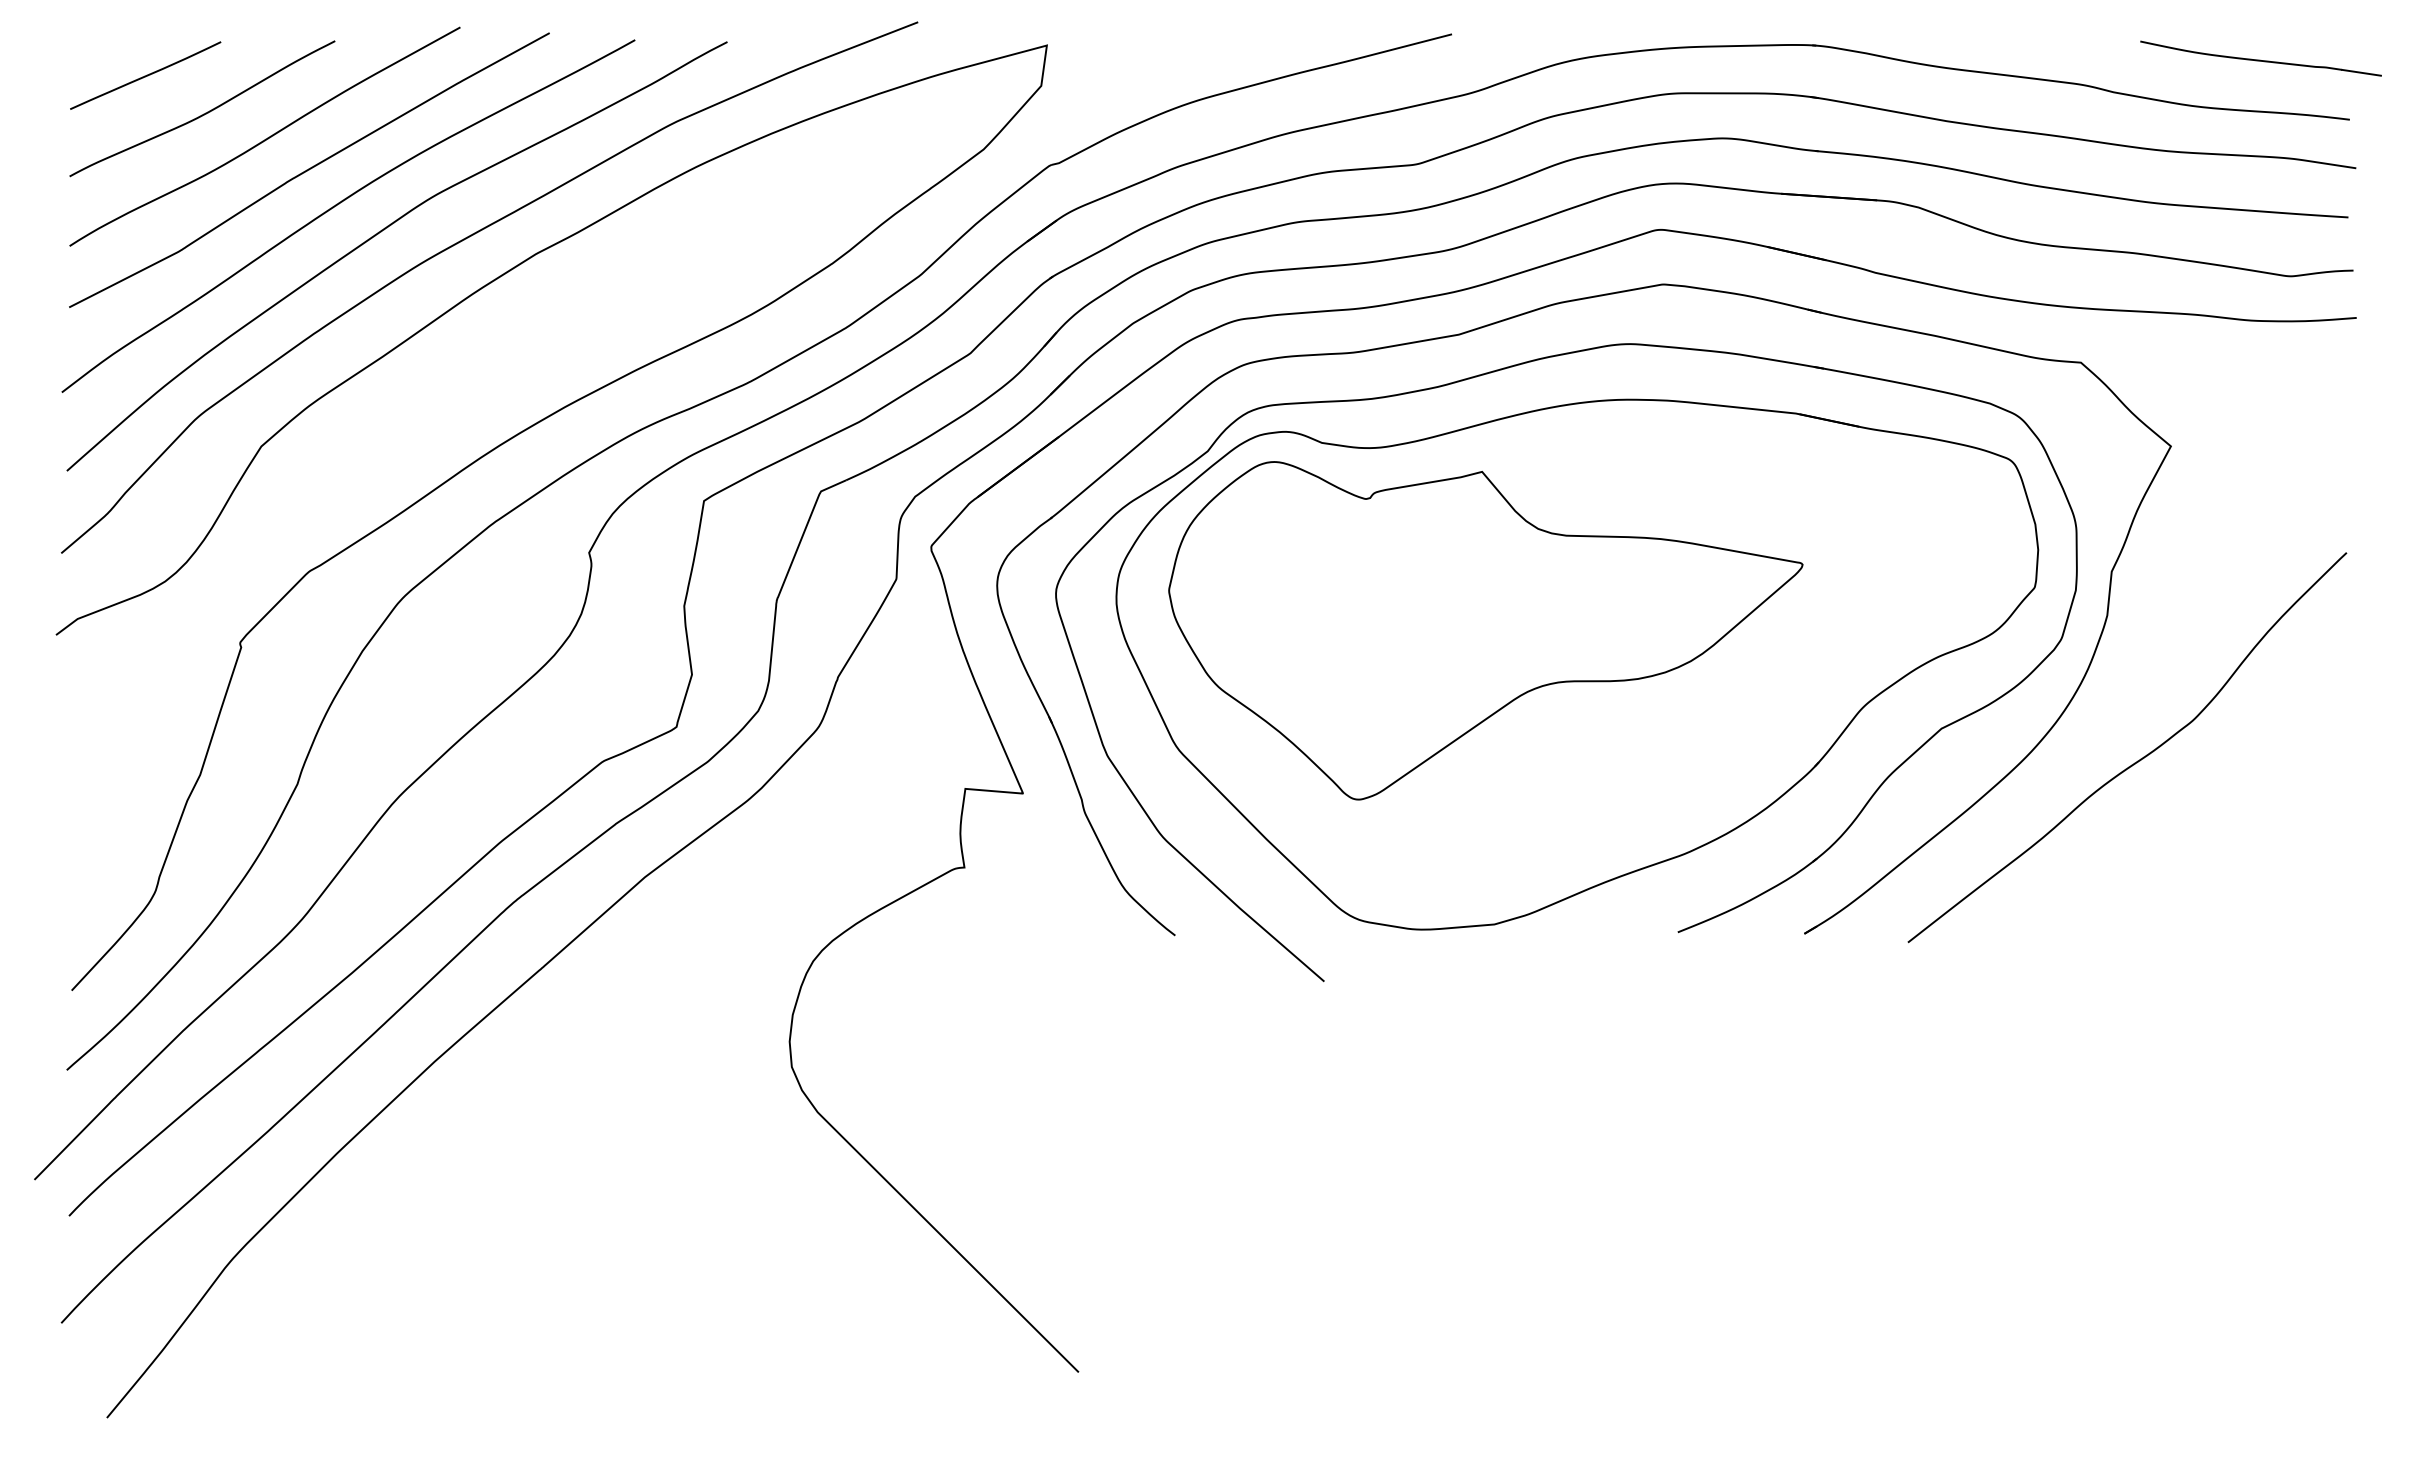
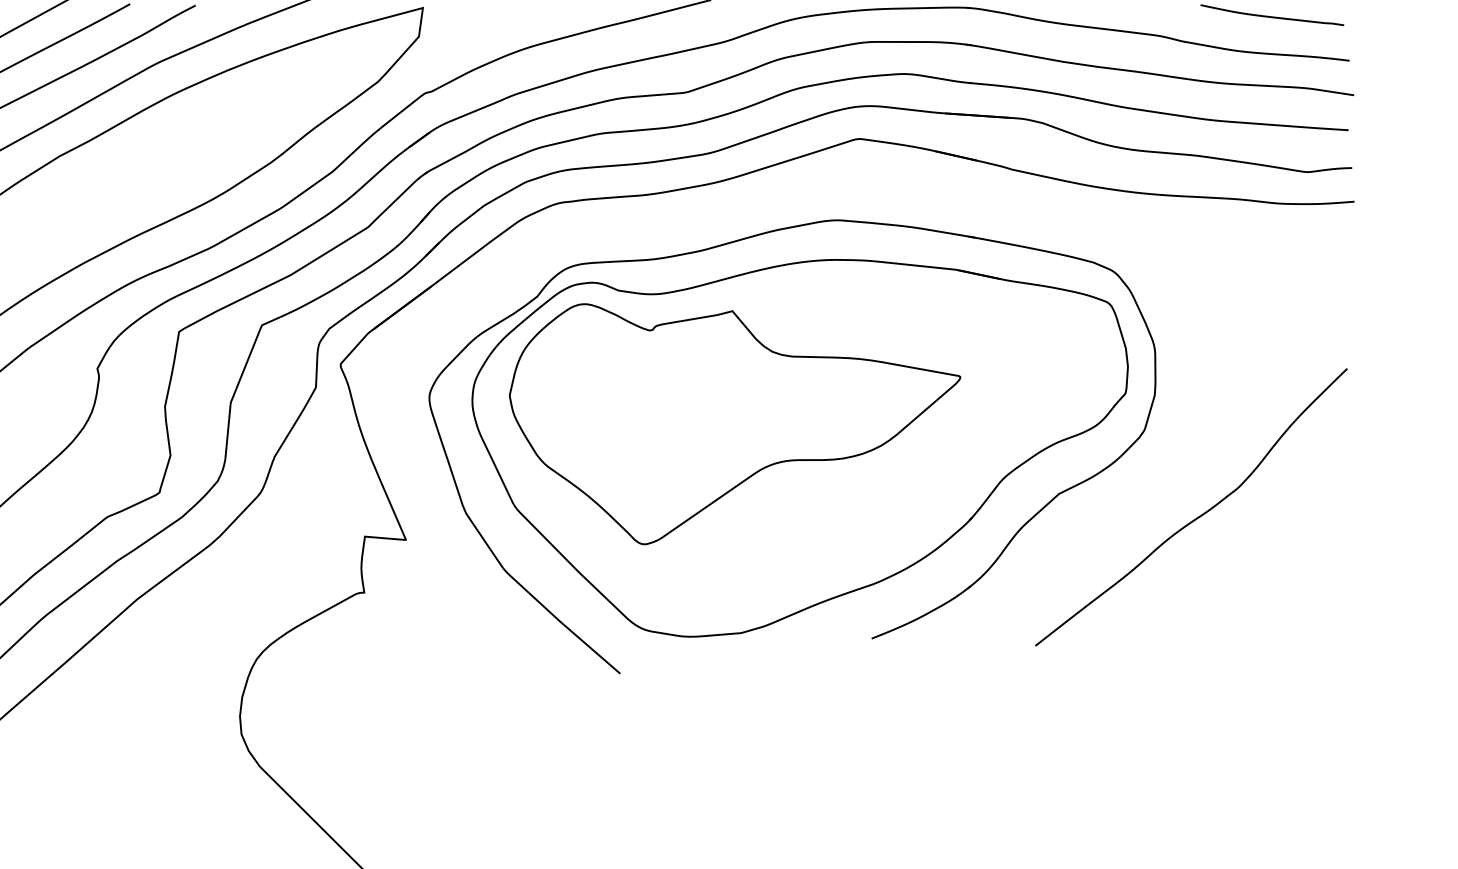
line: (2361, 72) -> (1357, 27), removed
part: (1488, 326) -> (737, 207), removed

